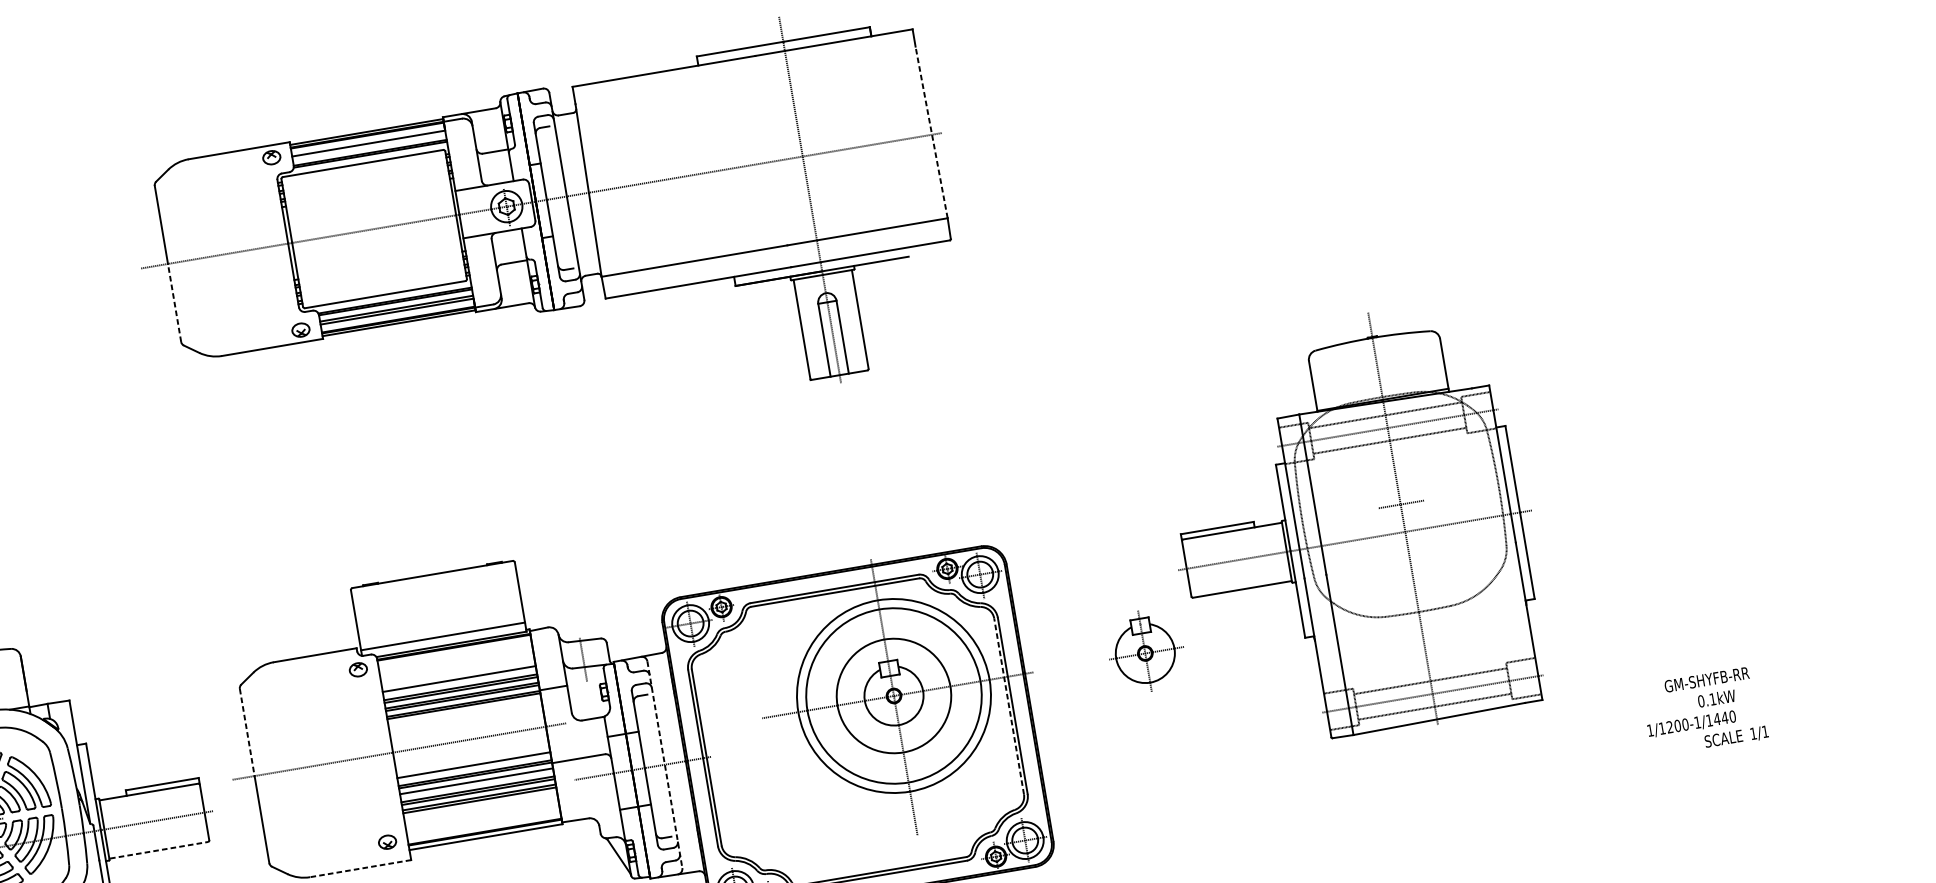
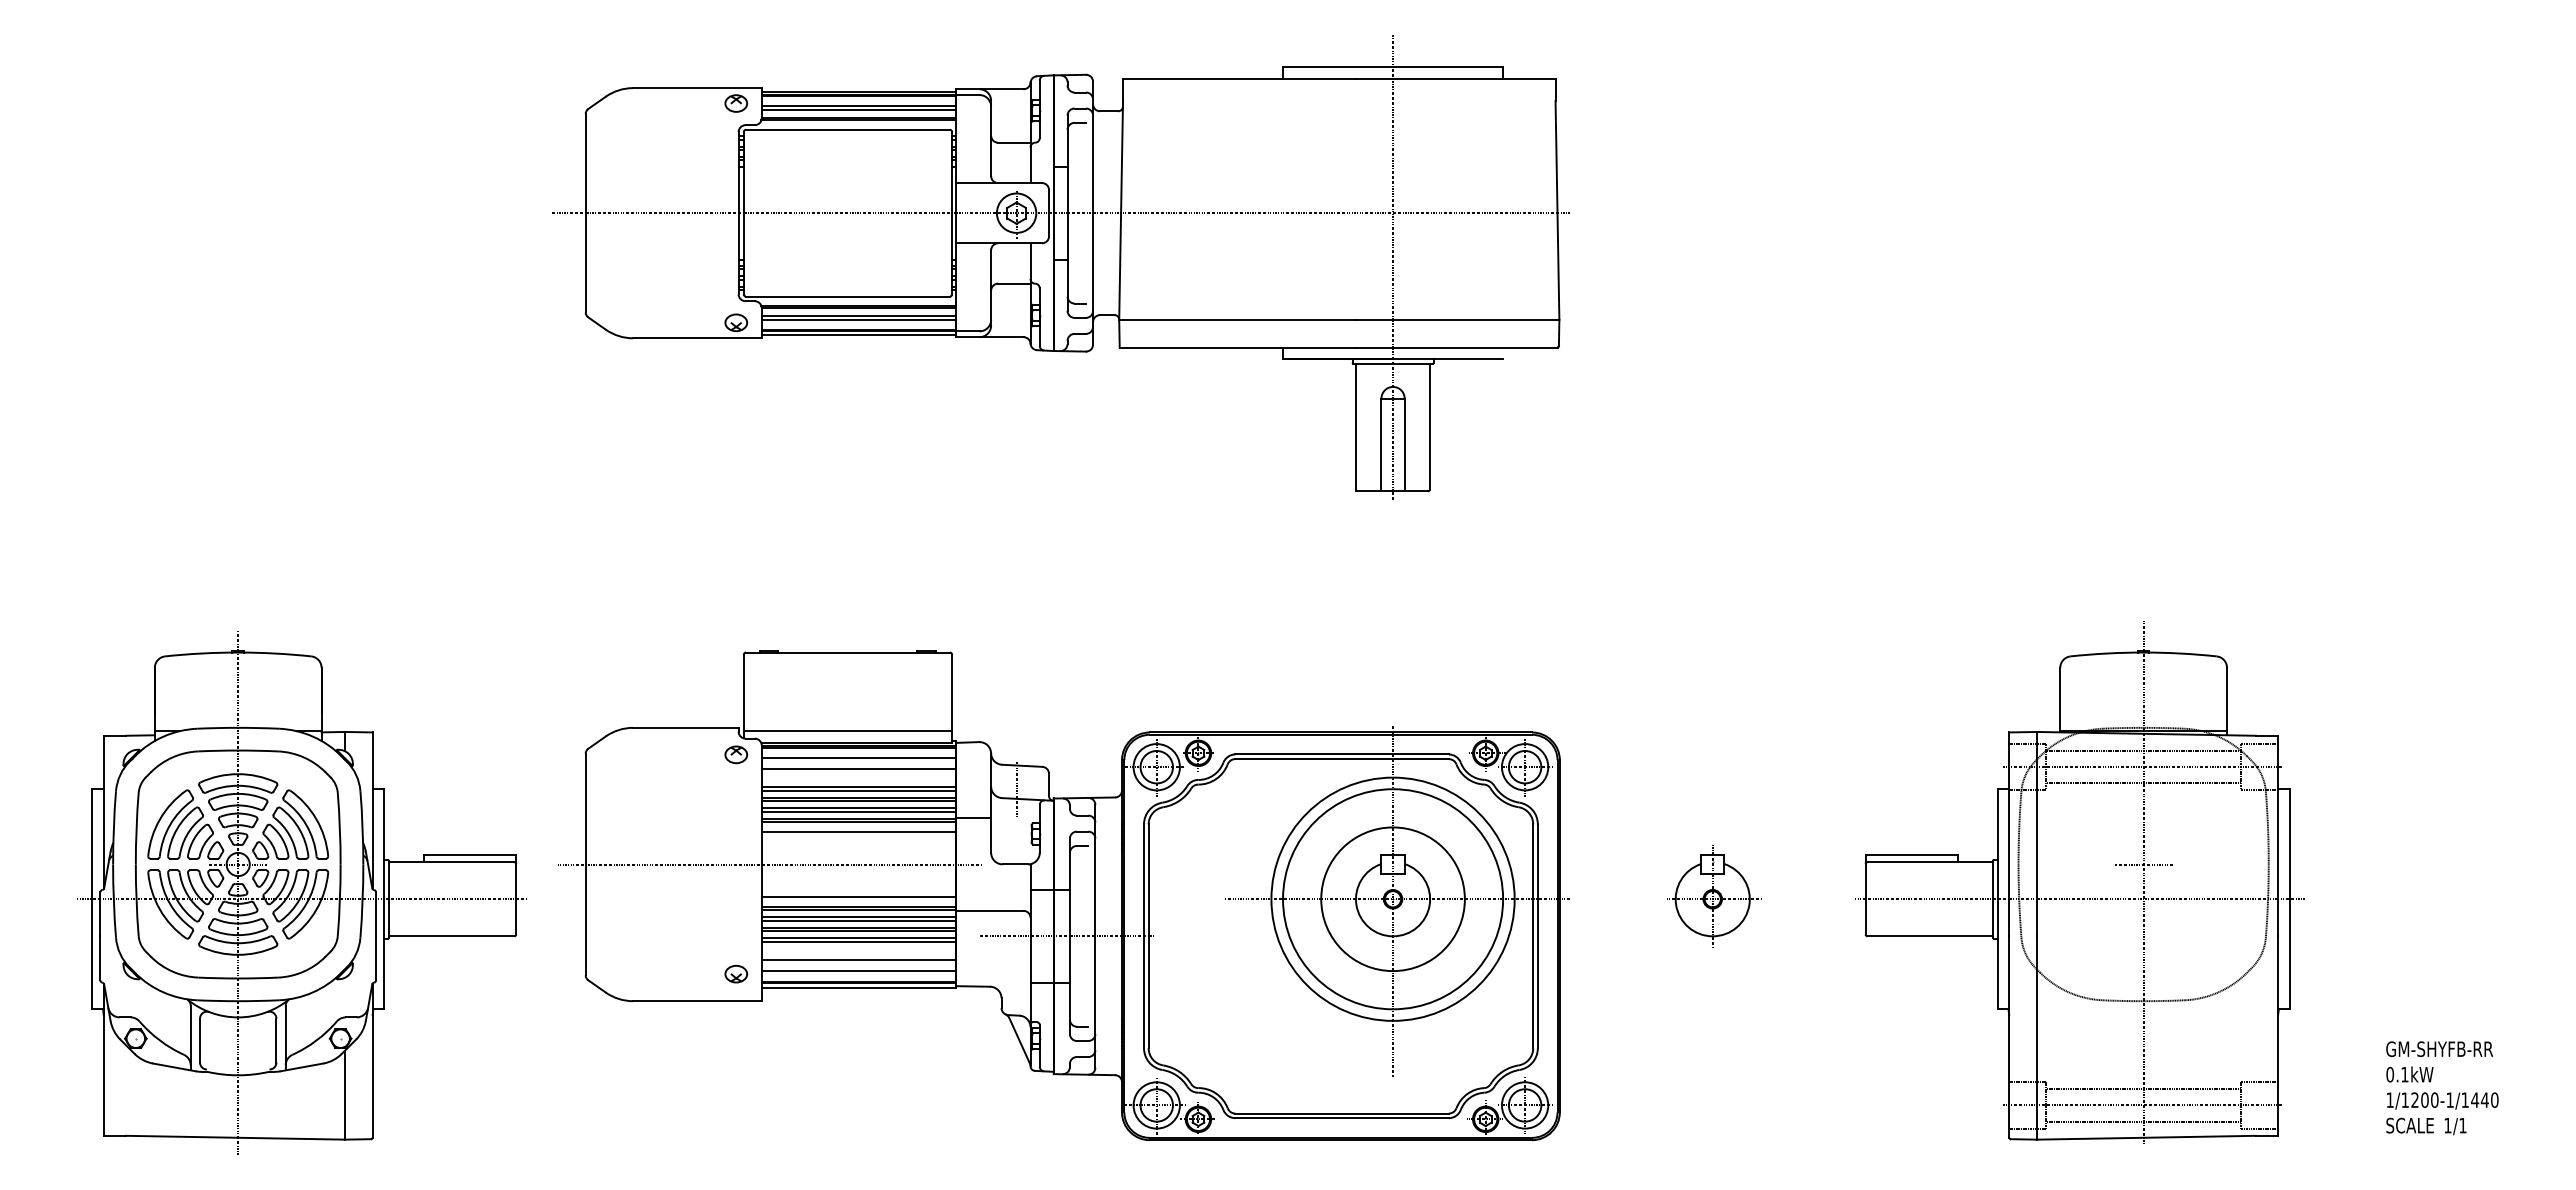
line: (931, 131) -> (1557, 209), dashed -> solid
line: (368, 146) -> (858, 110), added
line: (174, 302) -> (585, 262), dashed -> solid
part: (1352, 527) -> (2079, 882), moved
line: (454, 655) -> (858, 757), added
line: (456, 665) -> (858, 769), added
text: (1706, 680) -> (2439, 1049), moved
line: (459, 682) -> (858, 791), added
line: (1009, 706) -> (1533, 936), dashed -> solid
line: (464, 714) -> (858, 832), added
text: (1691, 723) -> (2442, 1100), moved
line: (247, 732) -> (585, 809), dashed -> solid
line: (664, 764) -> (1095, 936), dashed -> solid
line: (476, 783) -> (858, 920), added
line: (481, 814) -> (858, 959), added
line: (483, 823) -> (858, 971), added
line: (159, 850) -> (452, 936), dashed -> solid
line: (360, 868) -> (697, 1001), dashed -> solid

